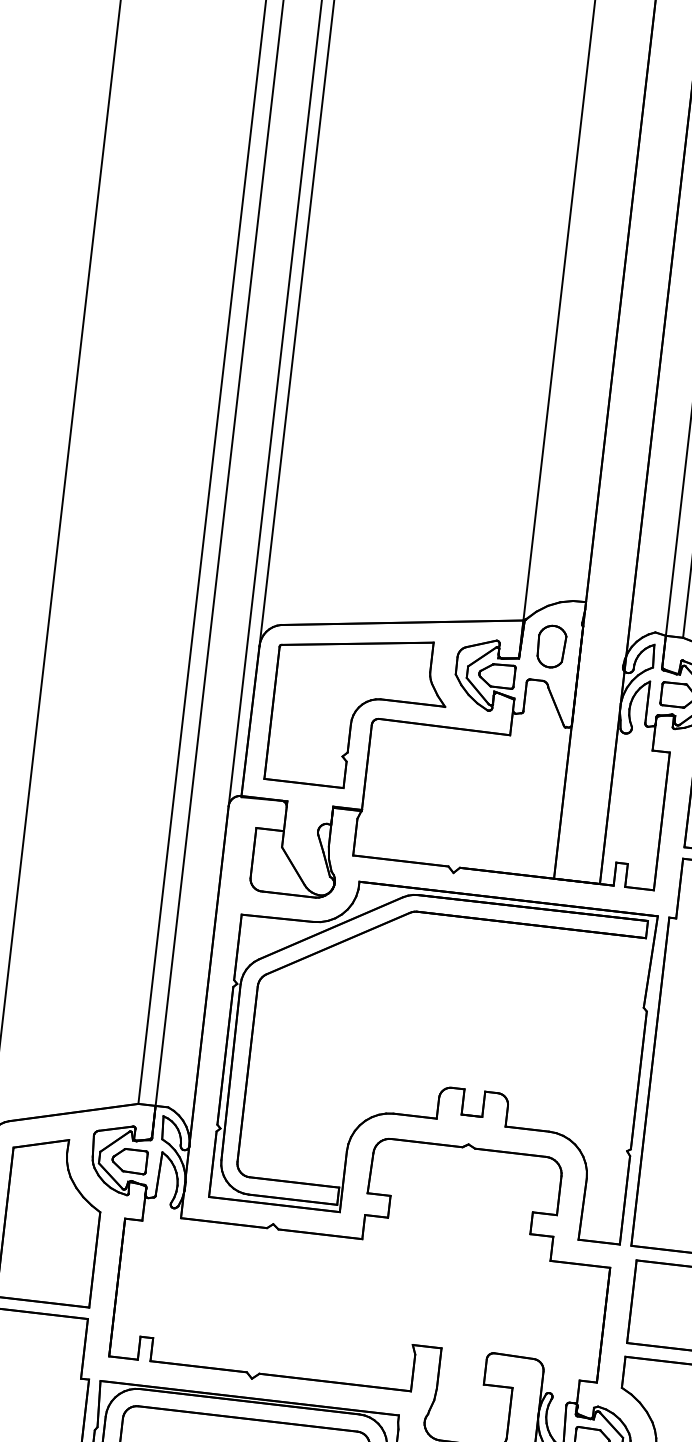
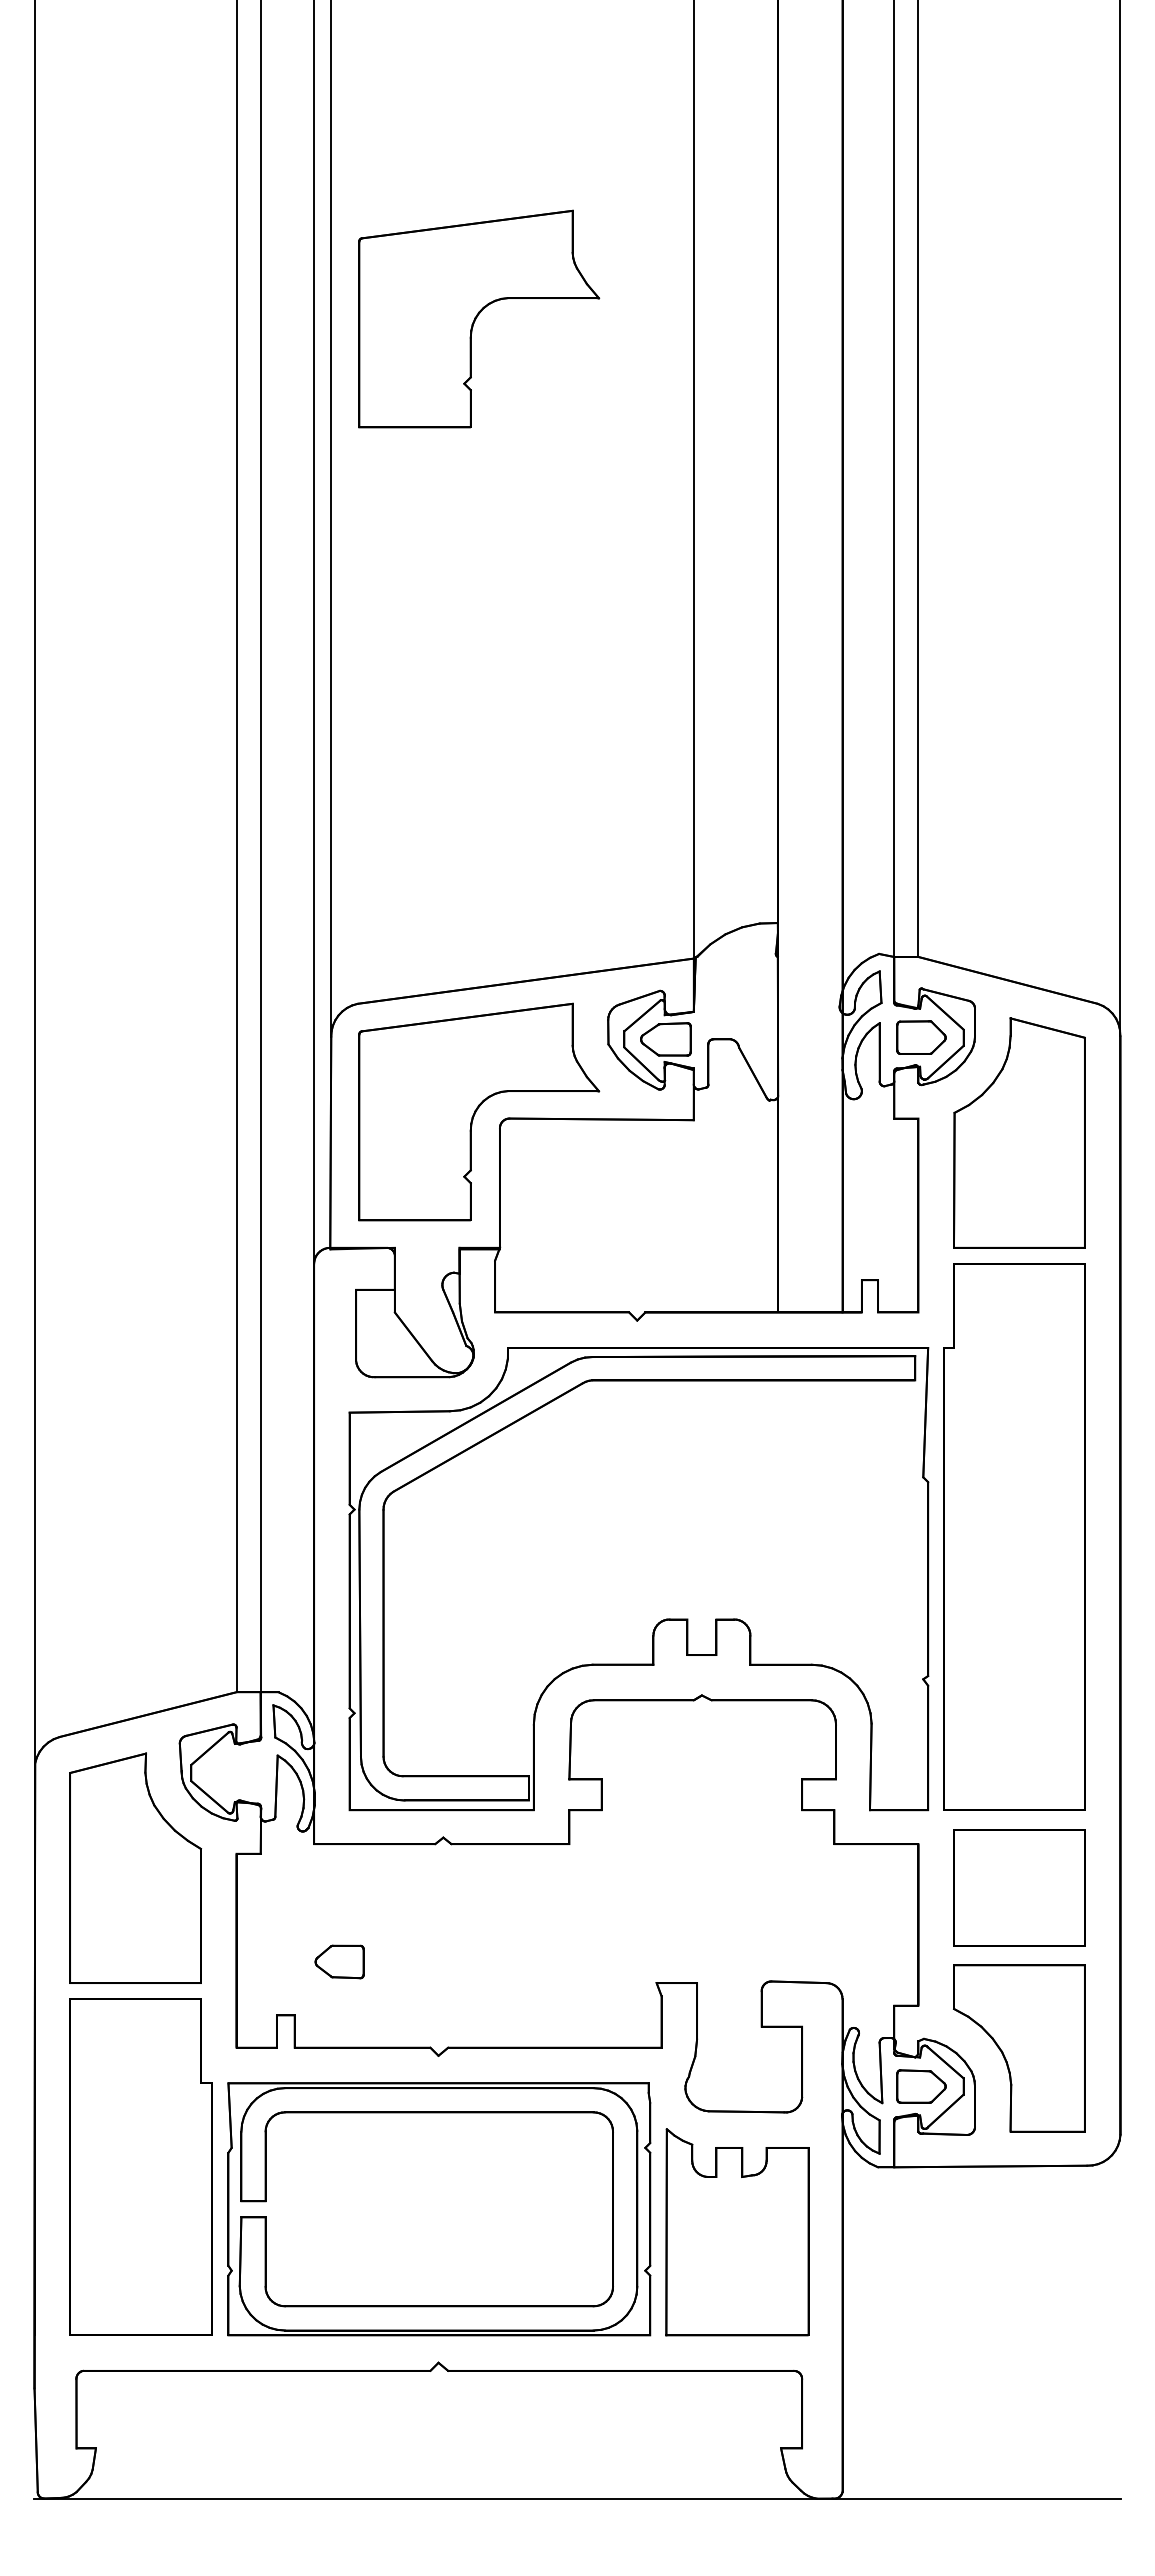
part: (423, 148) -> (479, 318), added
part: (551, 646) -> (737, 990), removed
part: (129, 1160) -> (339, 1961), moved

